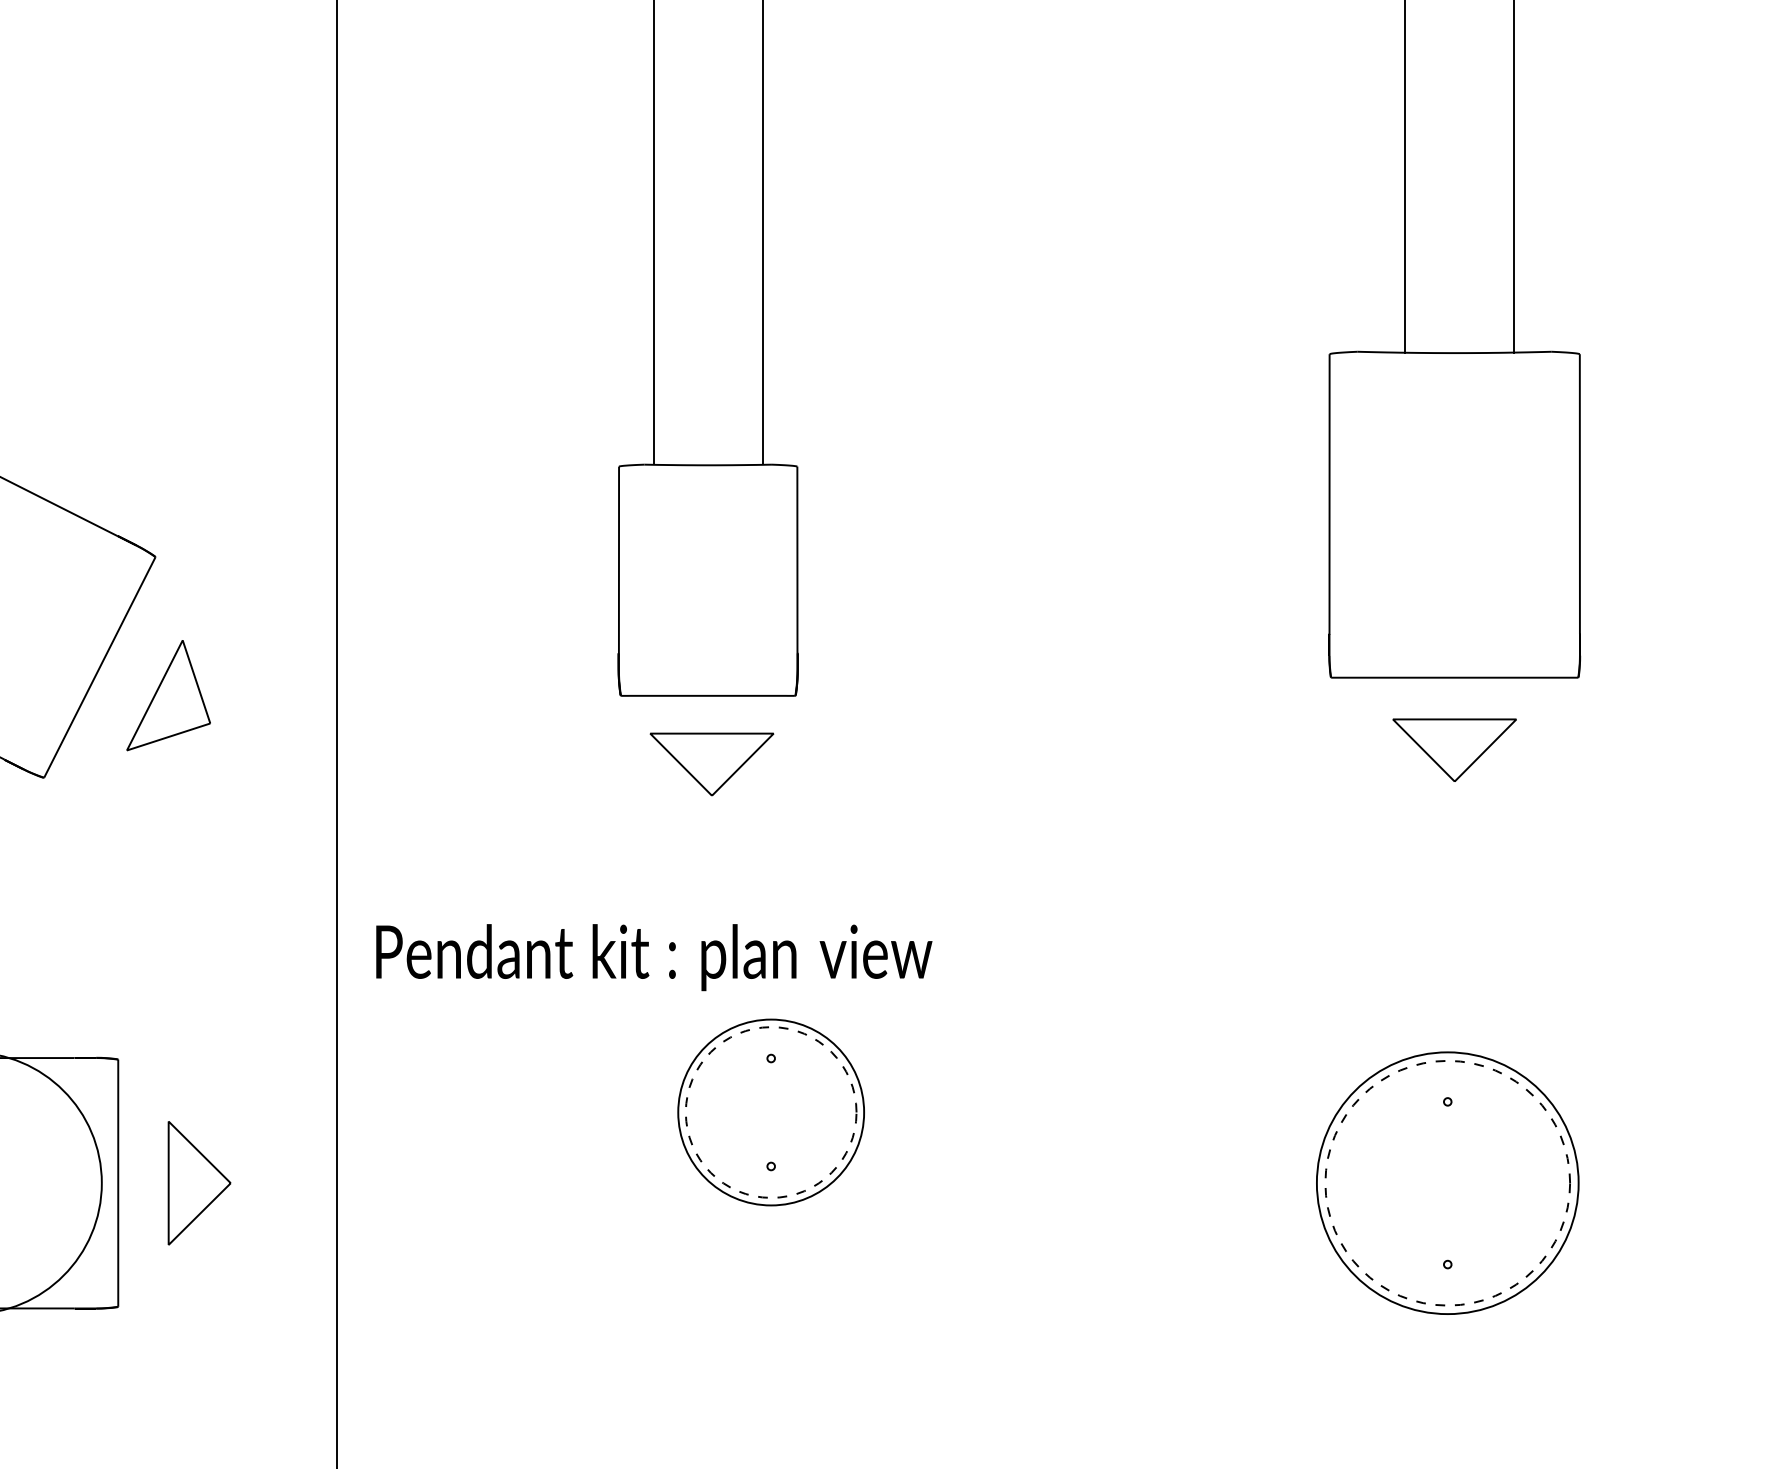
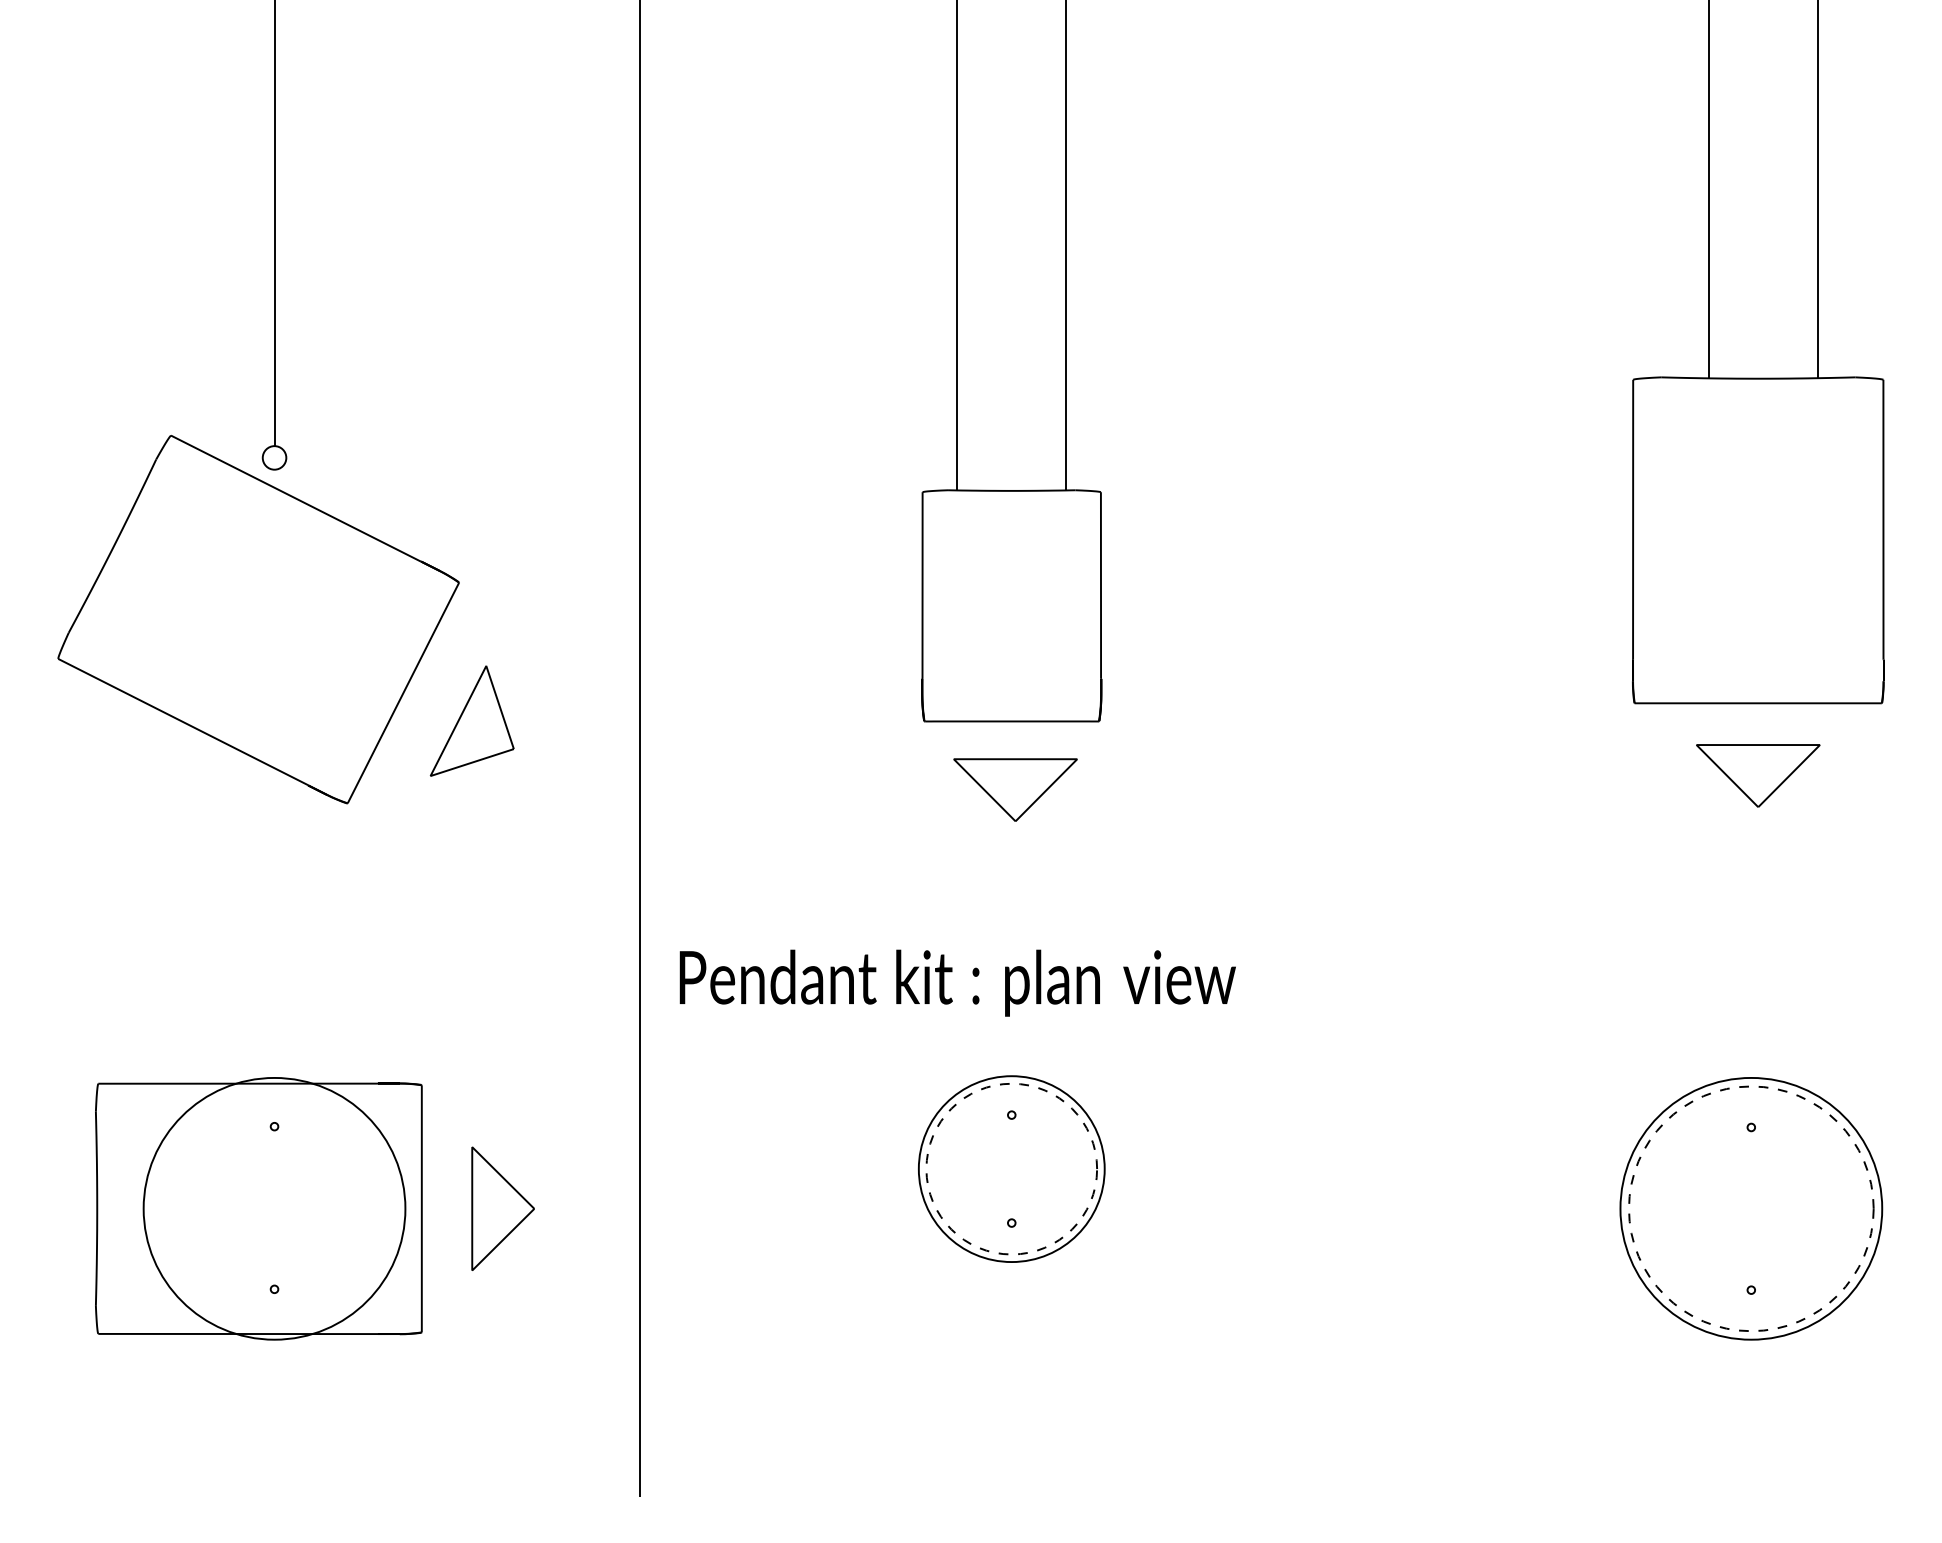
part: (770, 1111) -> (1011, 1168), moved

